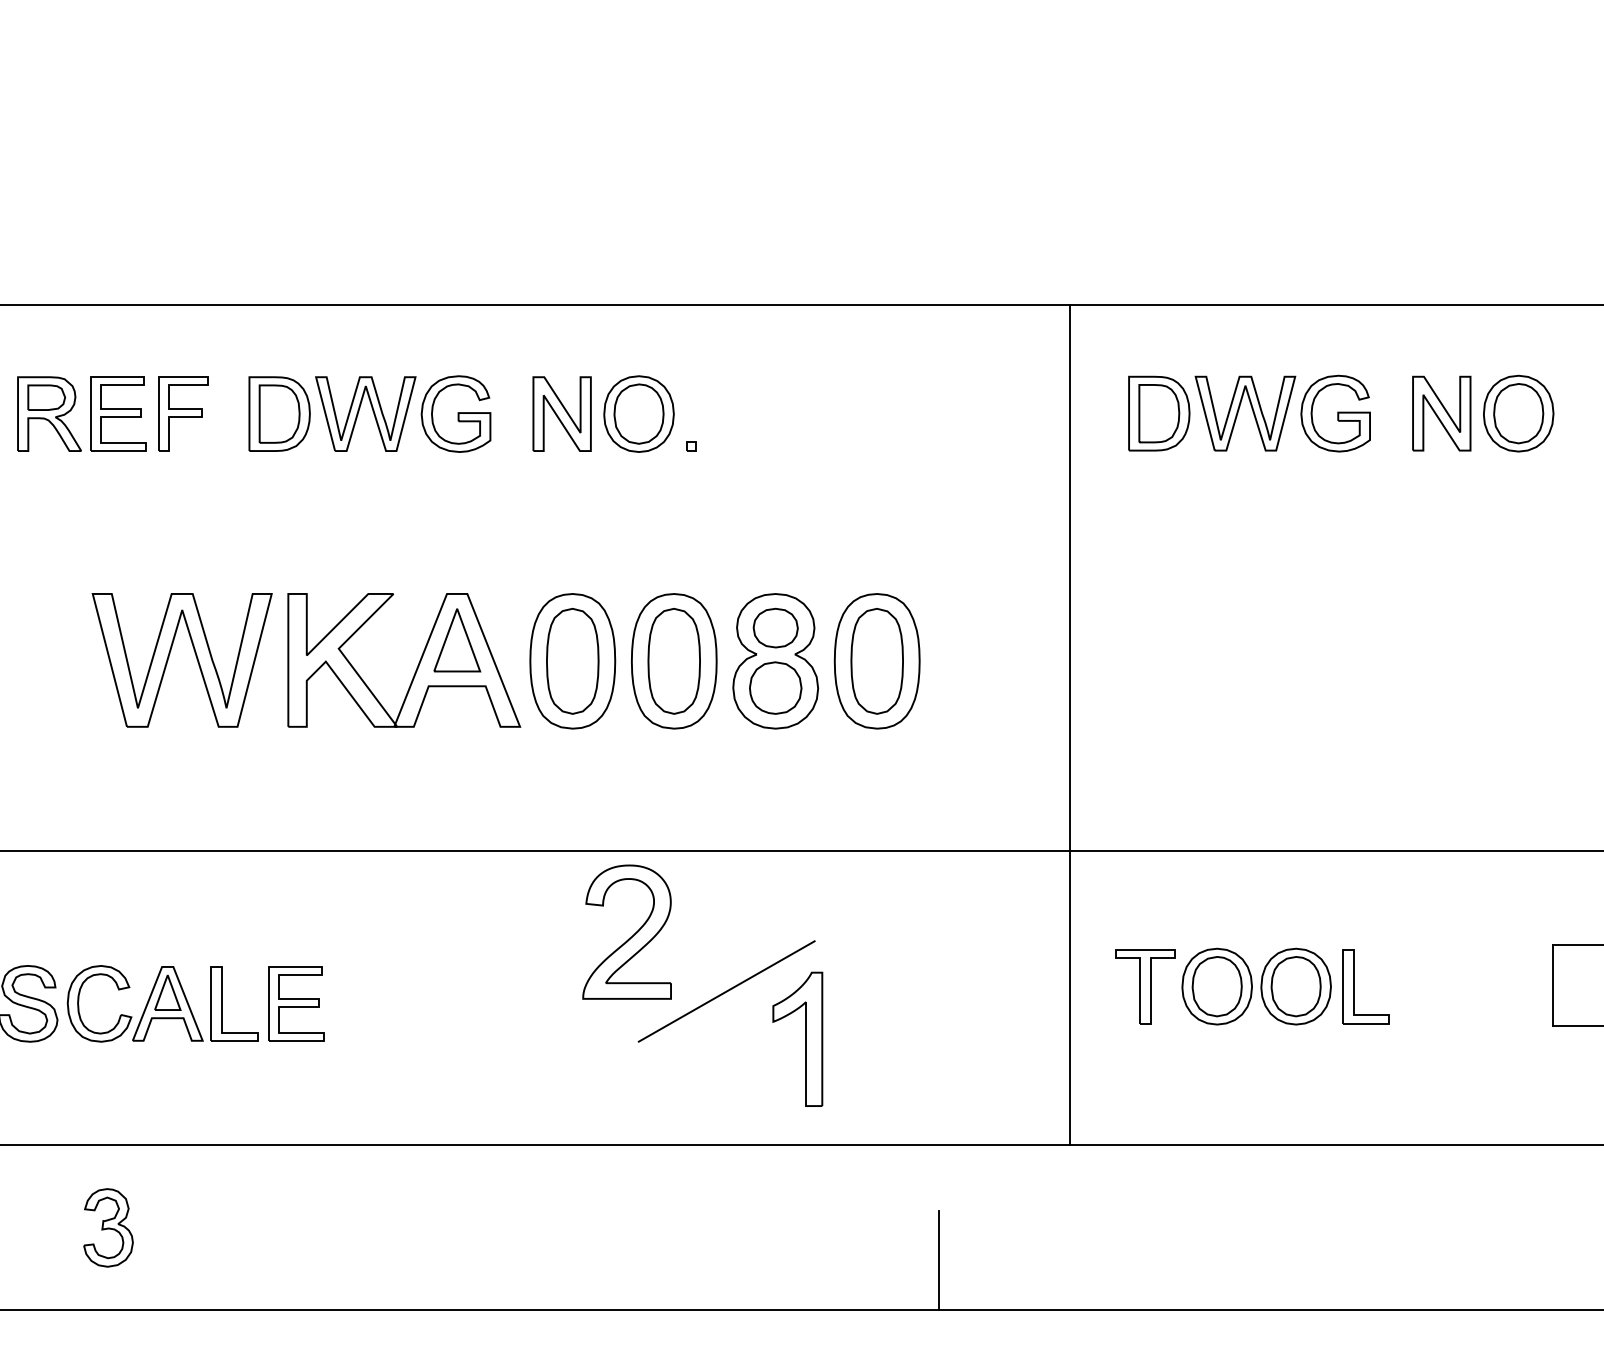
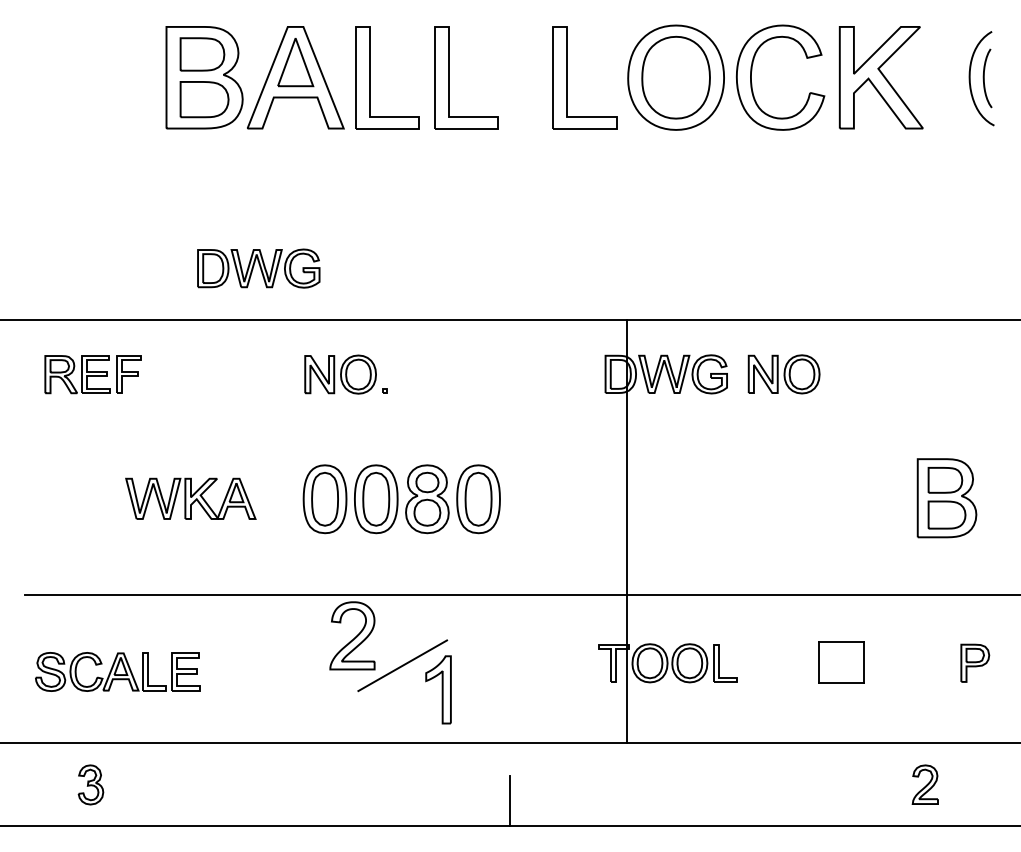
part: (369, 413) -> (258, 268), moved
part: (305, 659) -> (190, 498), size x0.6
line: (1069, 723) -> (626, 530), moved

